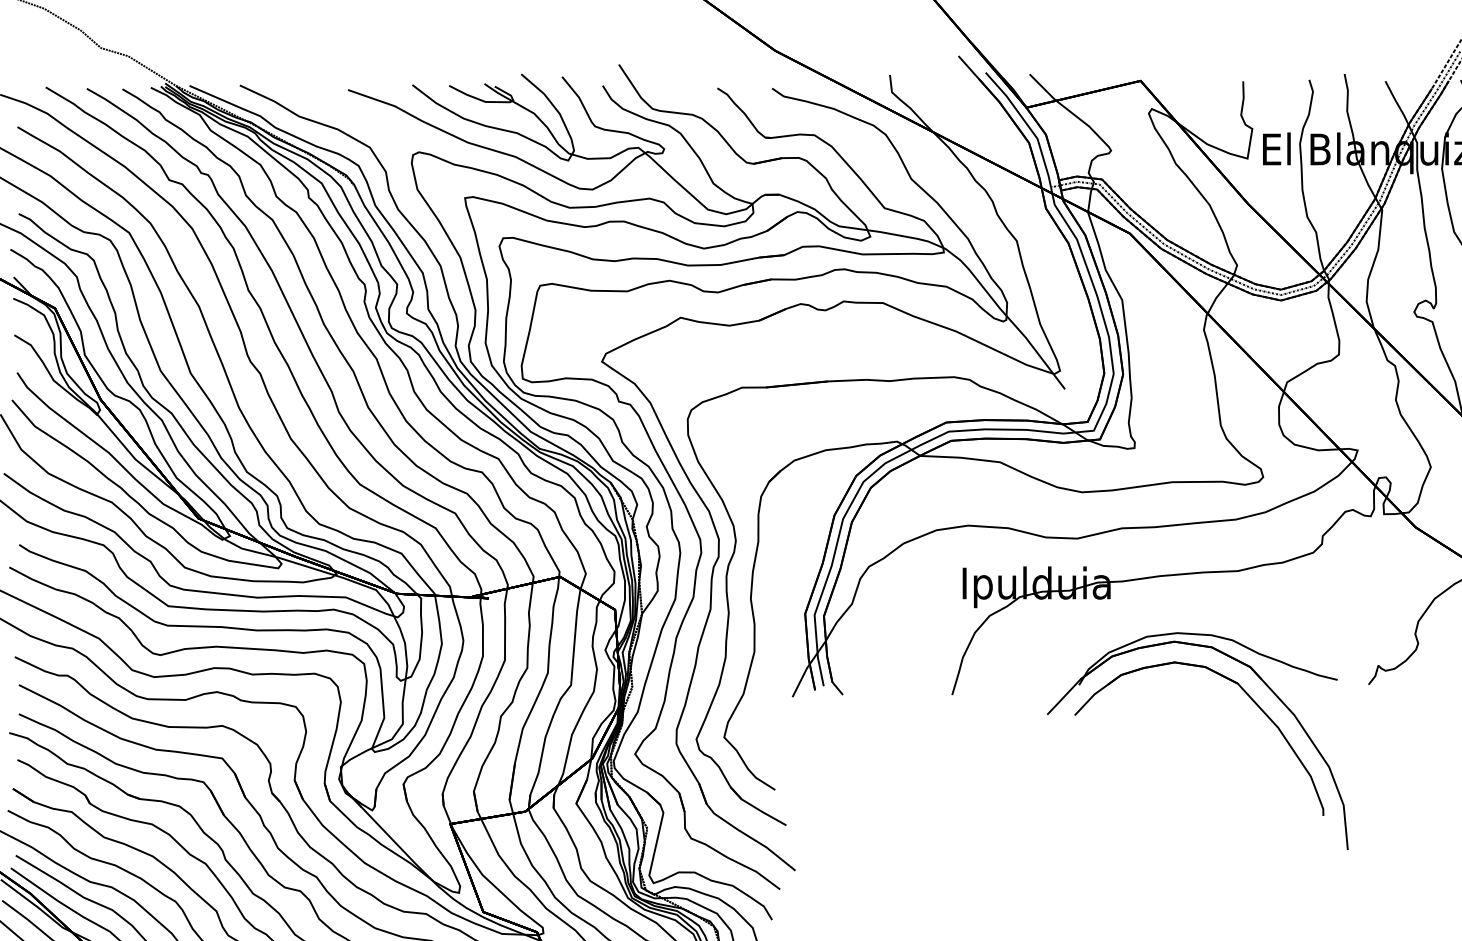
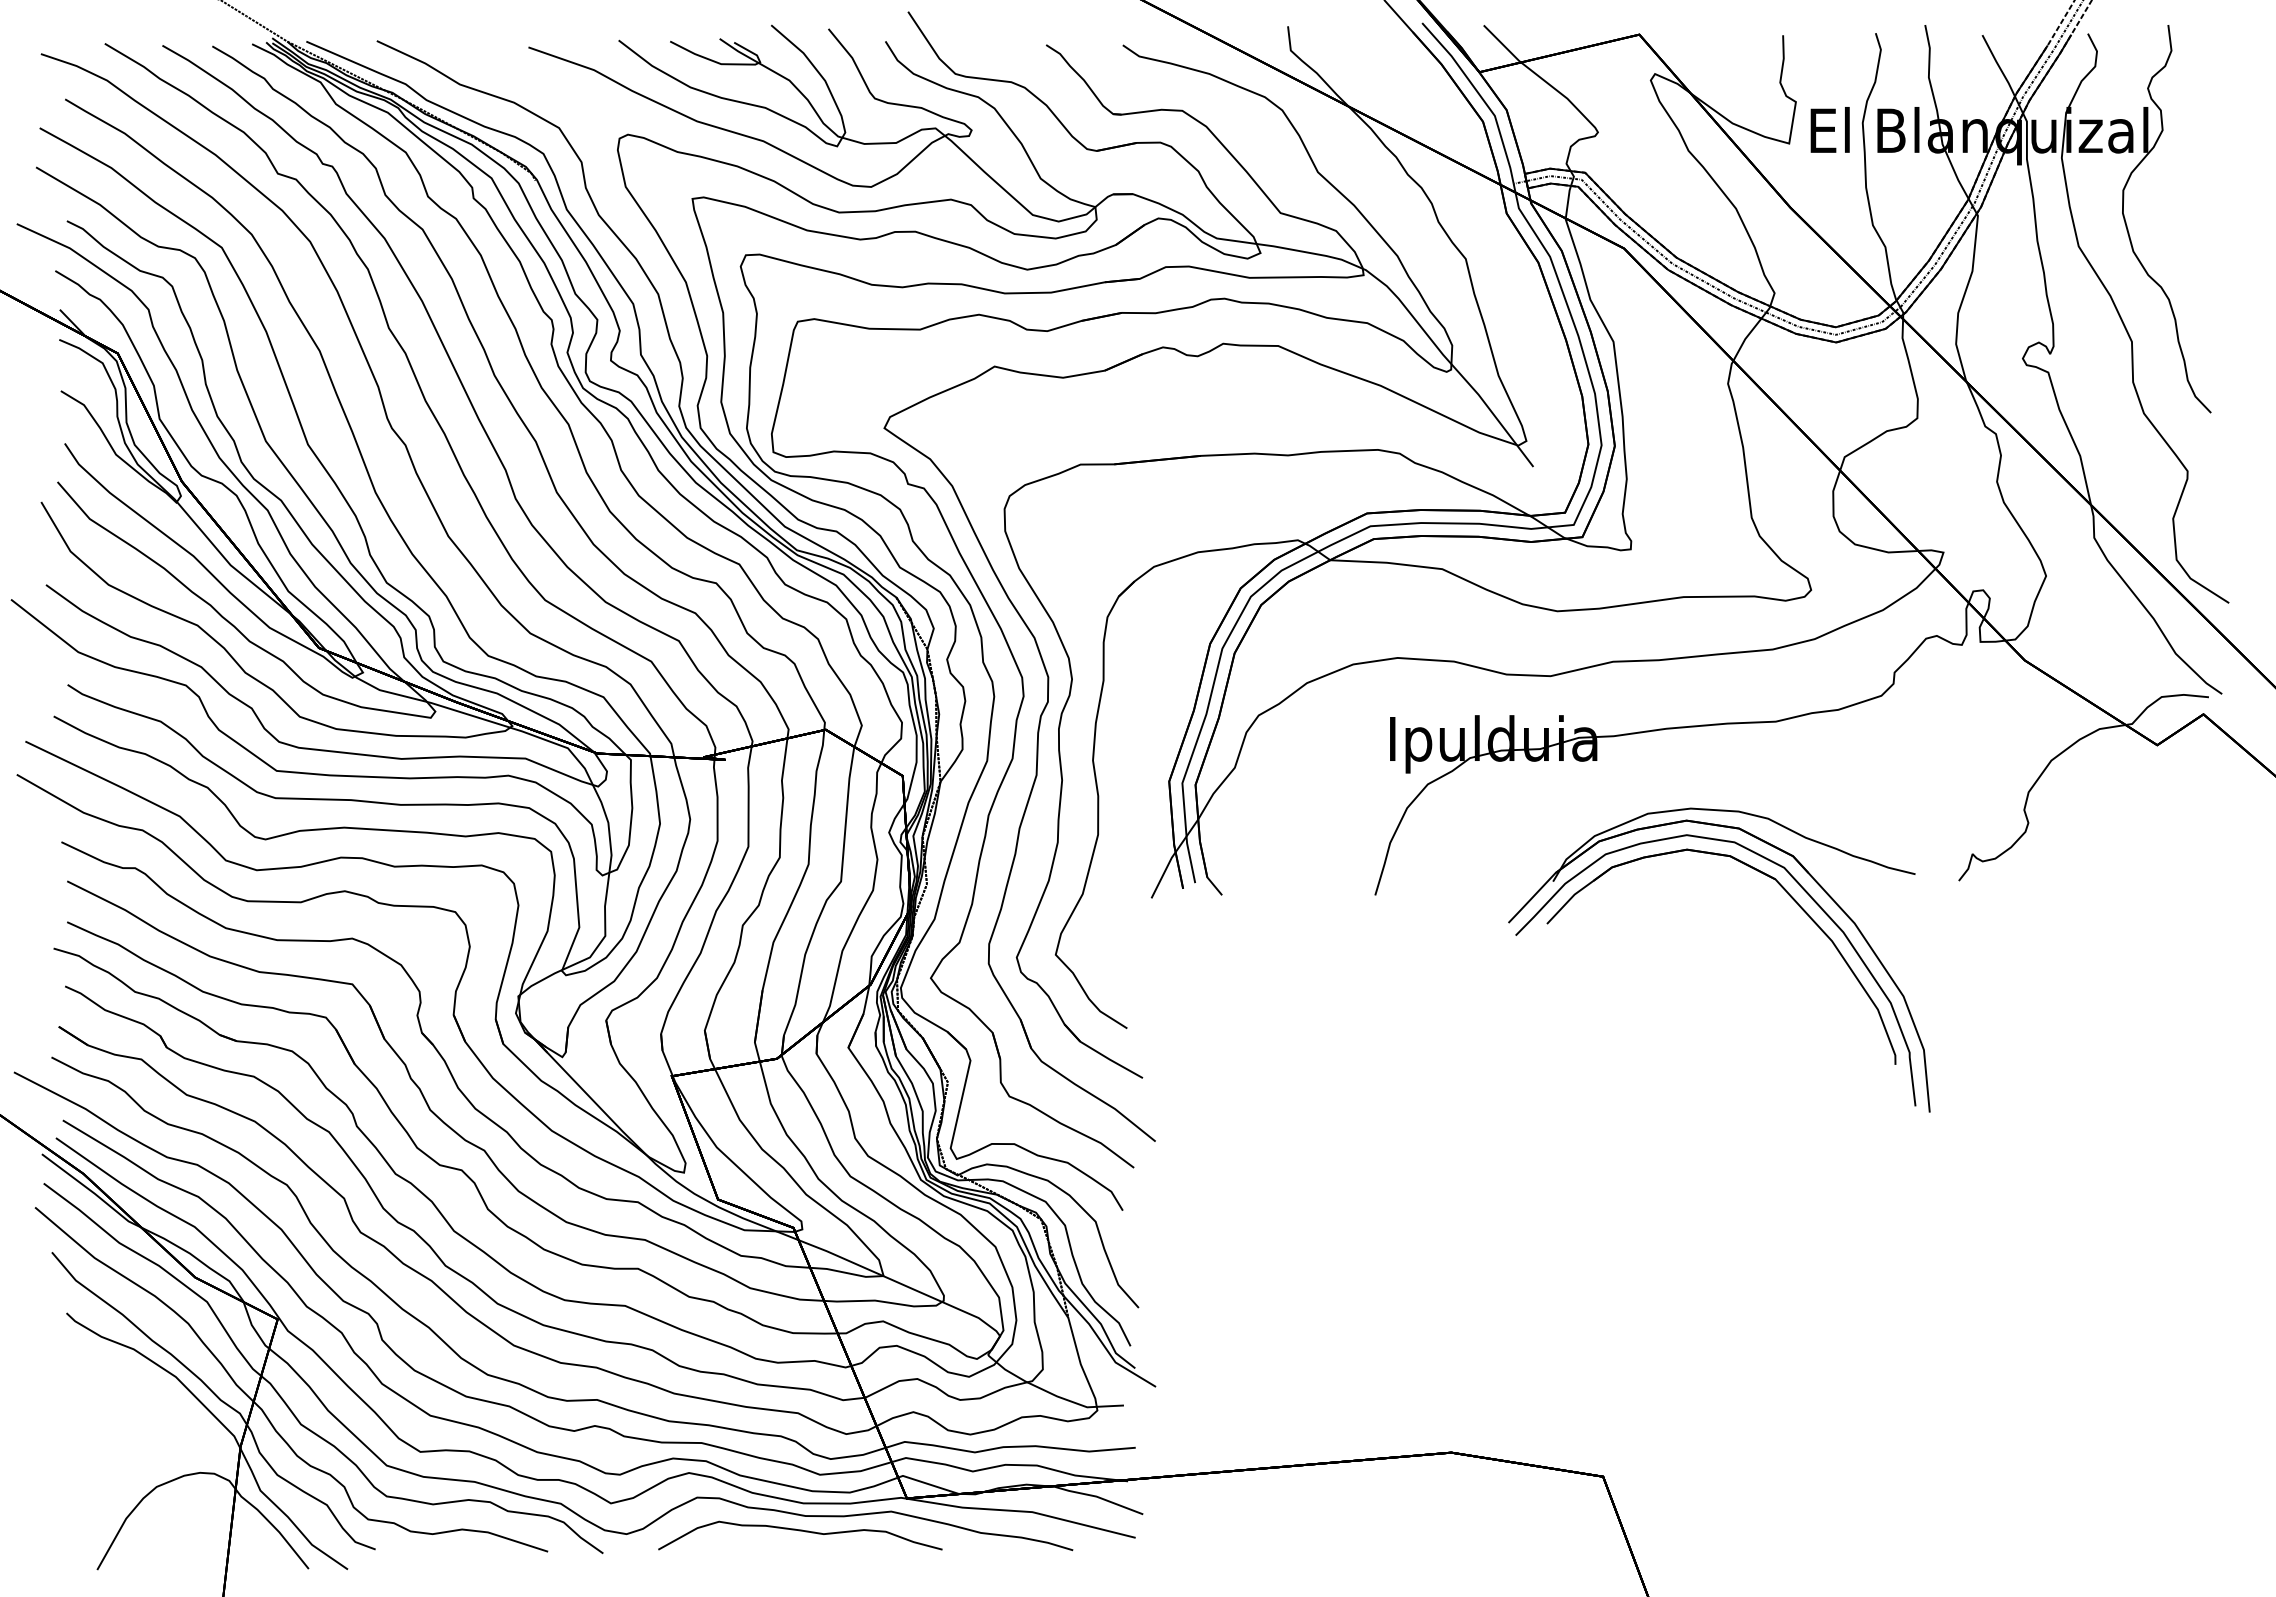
curve: (1256, 690) -> (1801, 888), added

